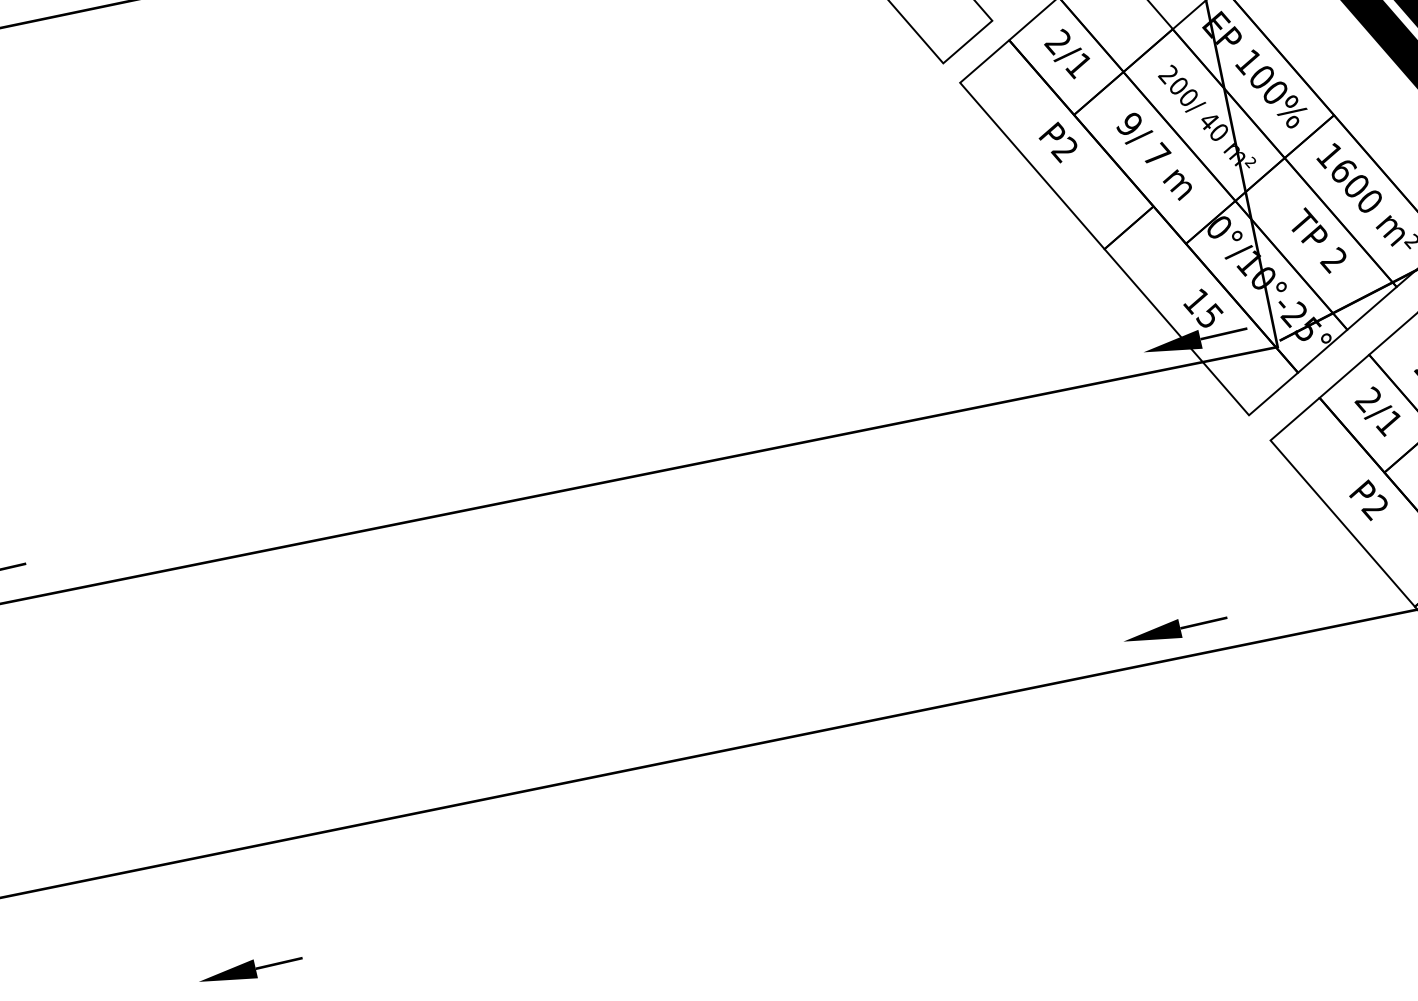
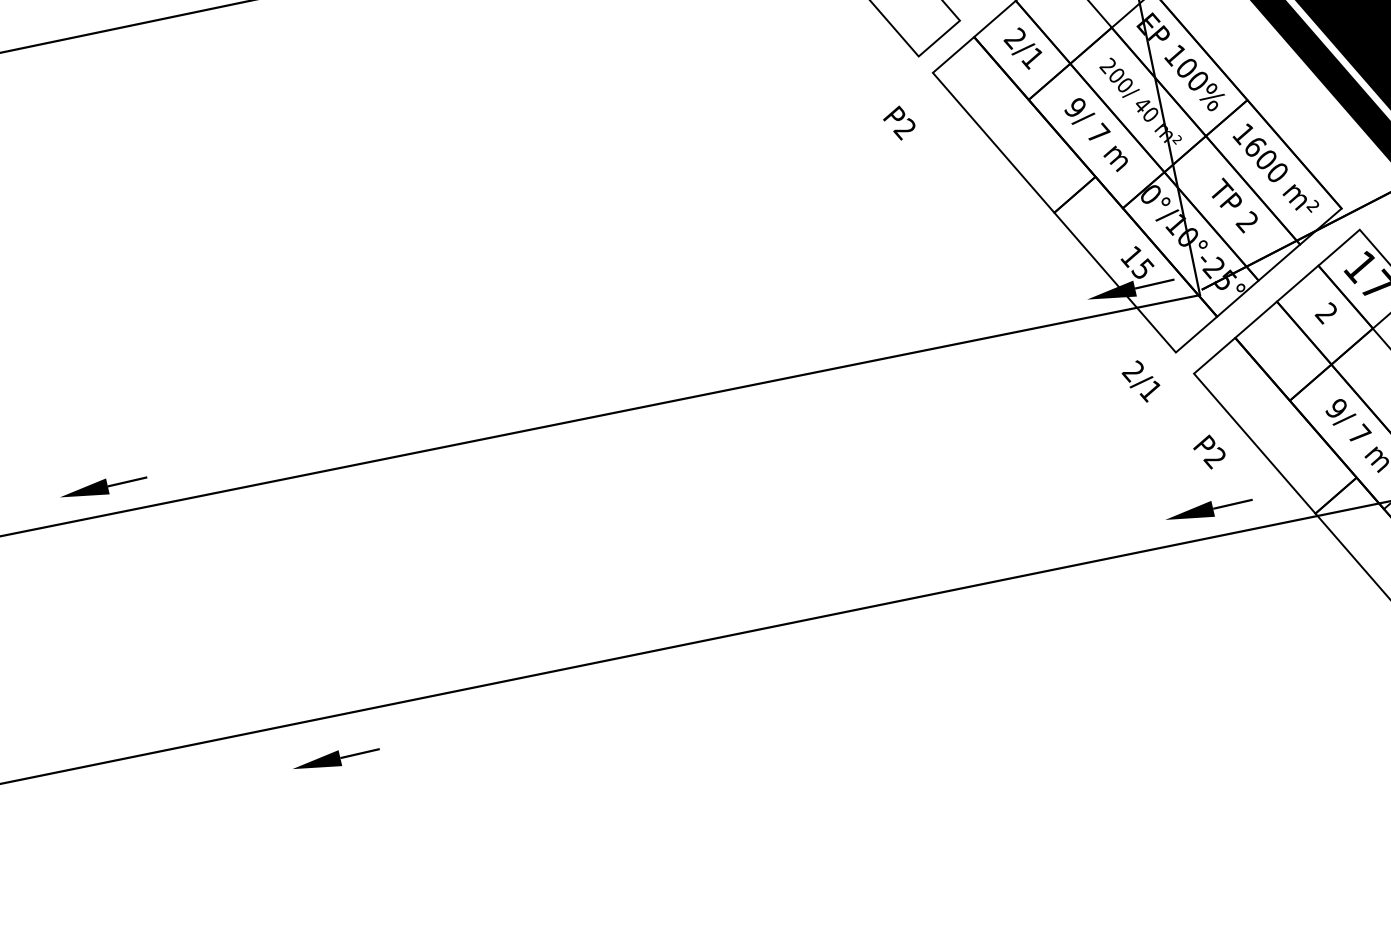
text: (1058, 141) -> (899, 122), moved
text: (1376, 411) -> (1140, 381), moved
text: (1368, 499) -> (1209, 451), moved
part: (1176, 628) -> (1209, 508), moved
part: (251, 969) -> (336, 758), moved

